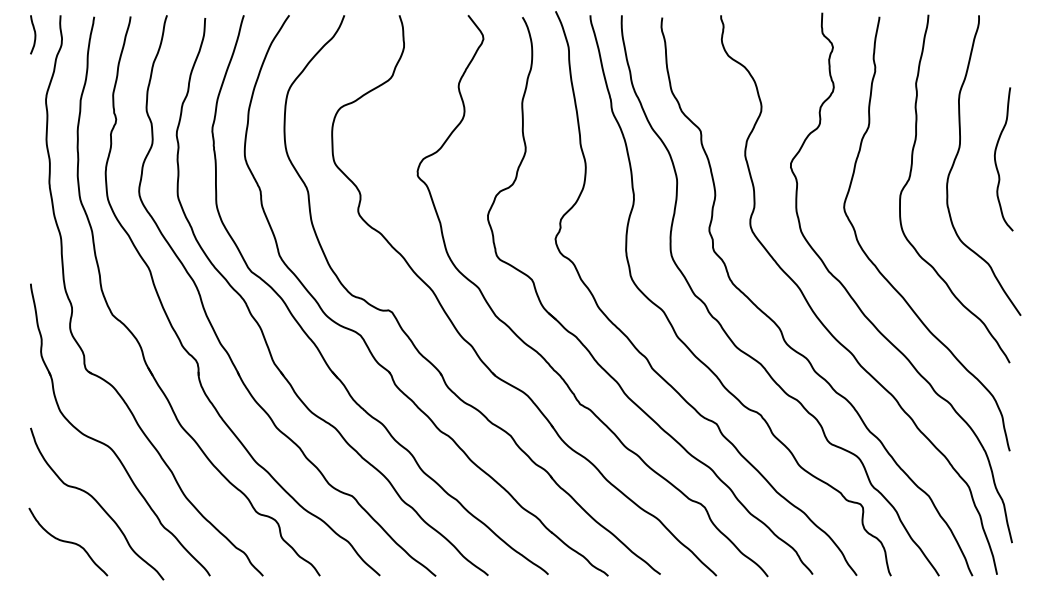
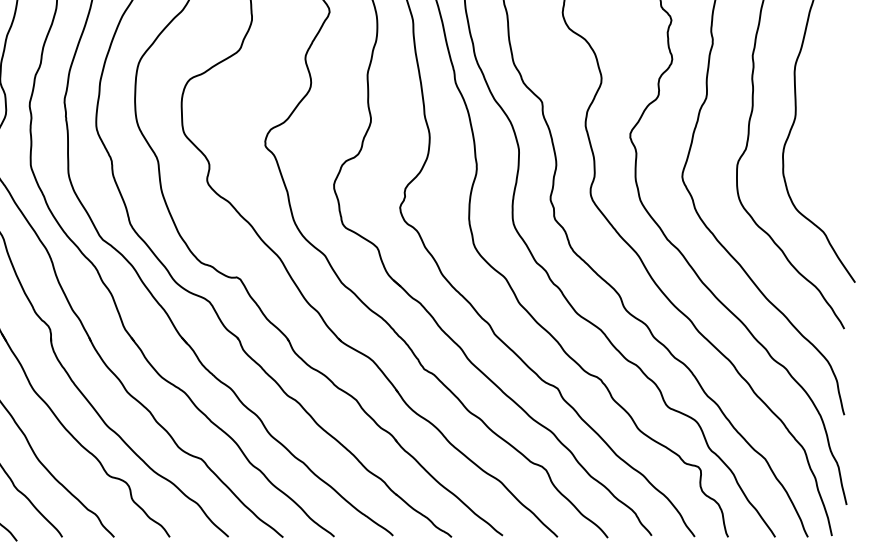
curve: (996, 161) -> (831, 131), removed

